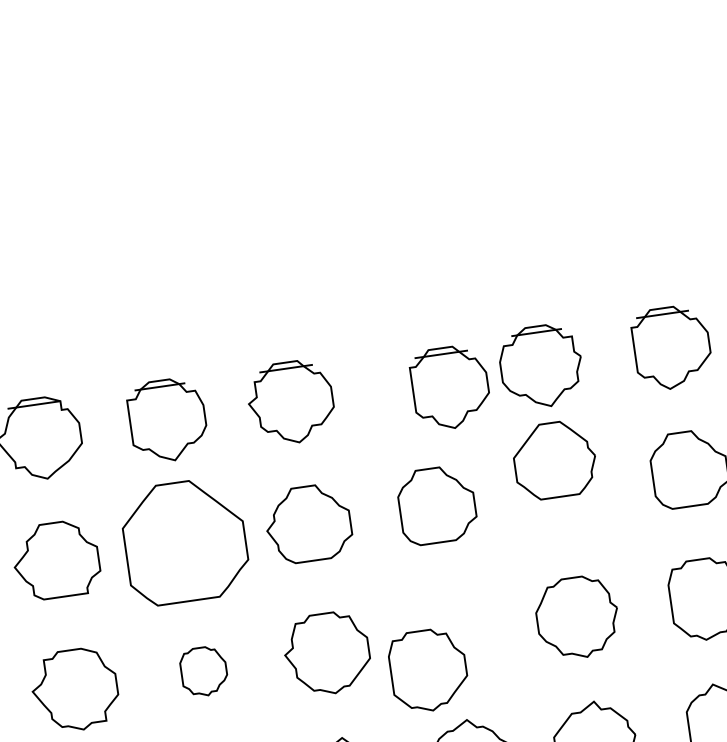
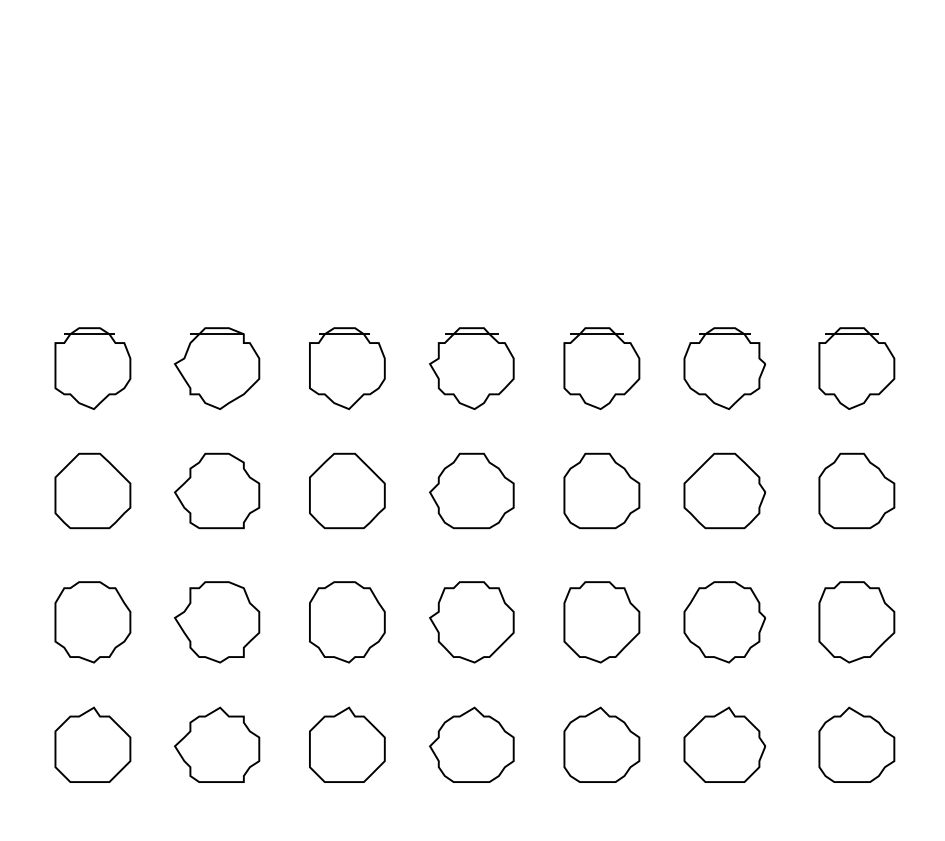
part: (450, 387) -> (601, 368), moved
part: (554, 459) -> (724, 490), moved
part: (185, 541) -> (347, 490), size x0.62
part: (428, 670) -> (601, 622), moved
part: (204, 671) -> (347, 622), size x1.67

